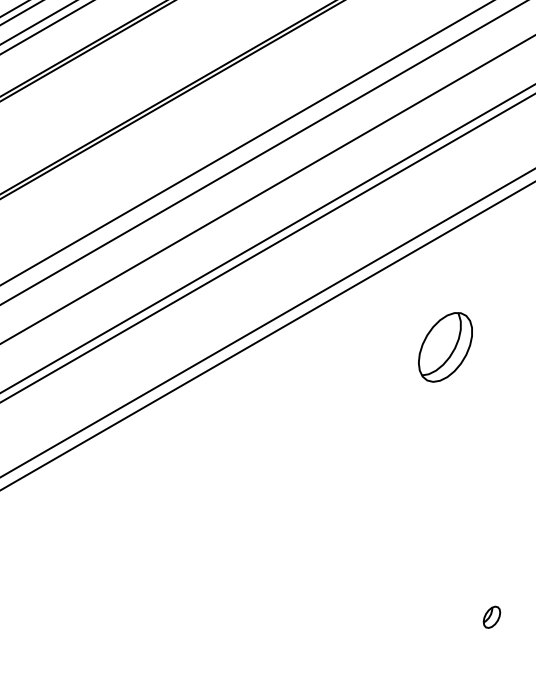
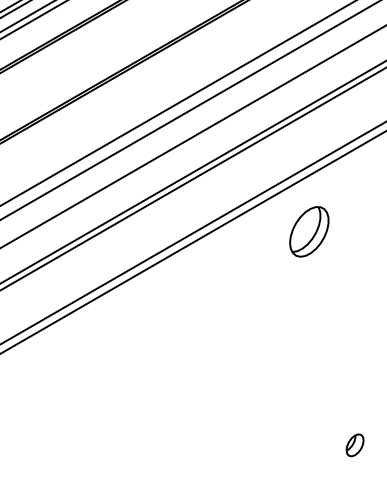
part: (445, 347) -> (309, 231), moved
part: (491, 617) -> (354, 445), size x1.43

